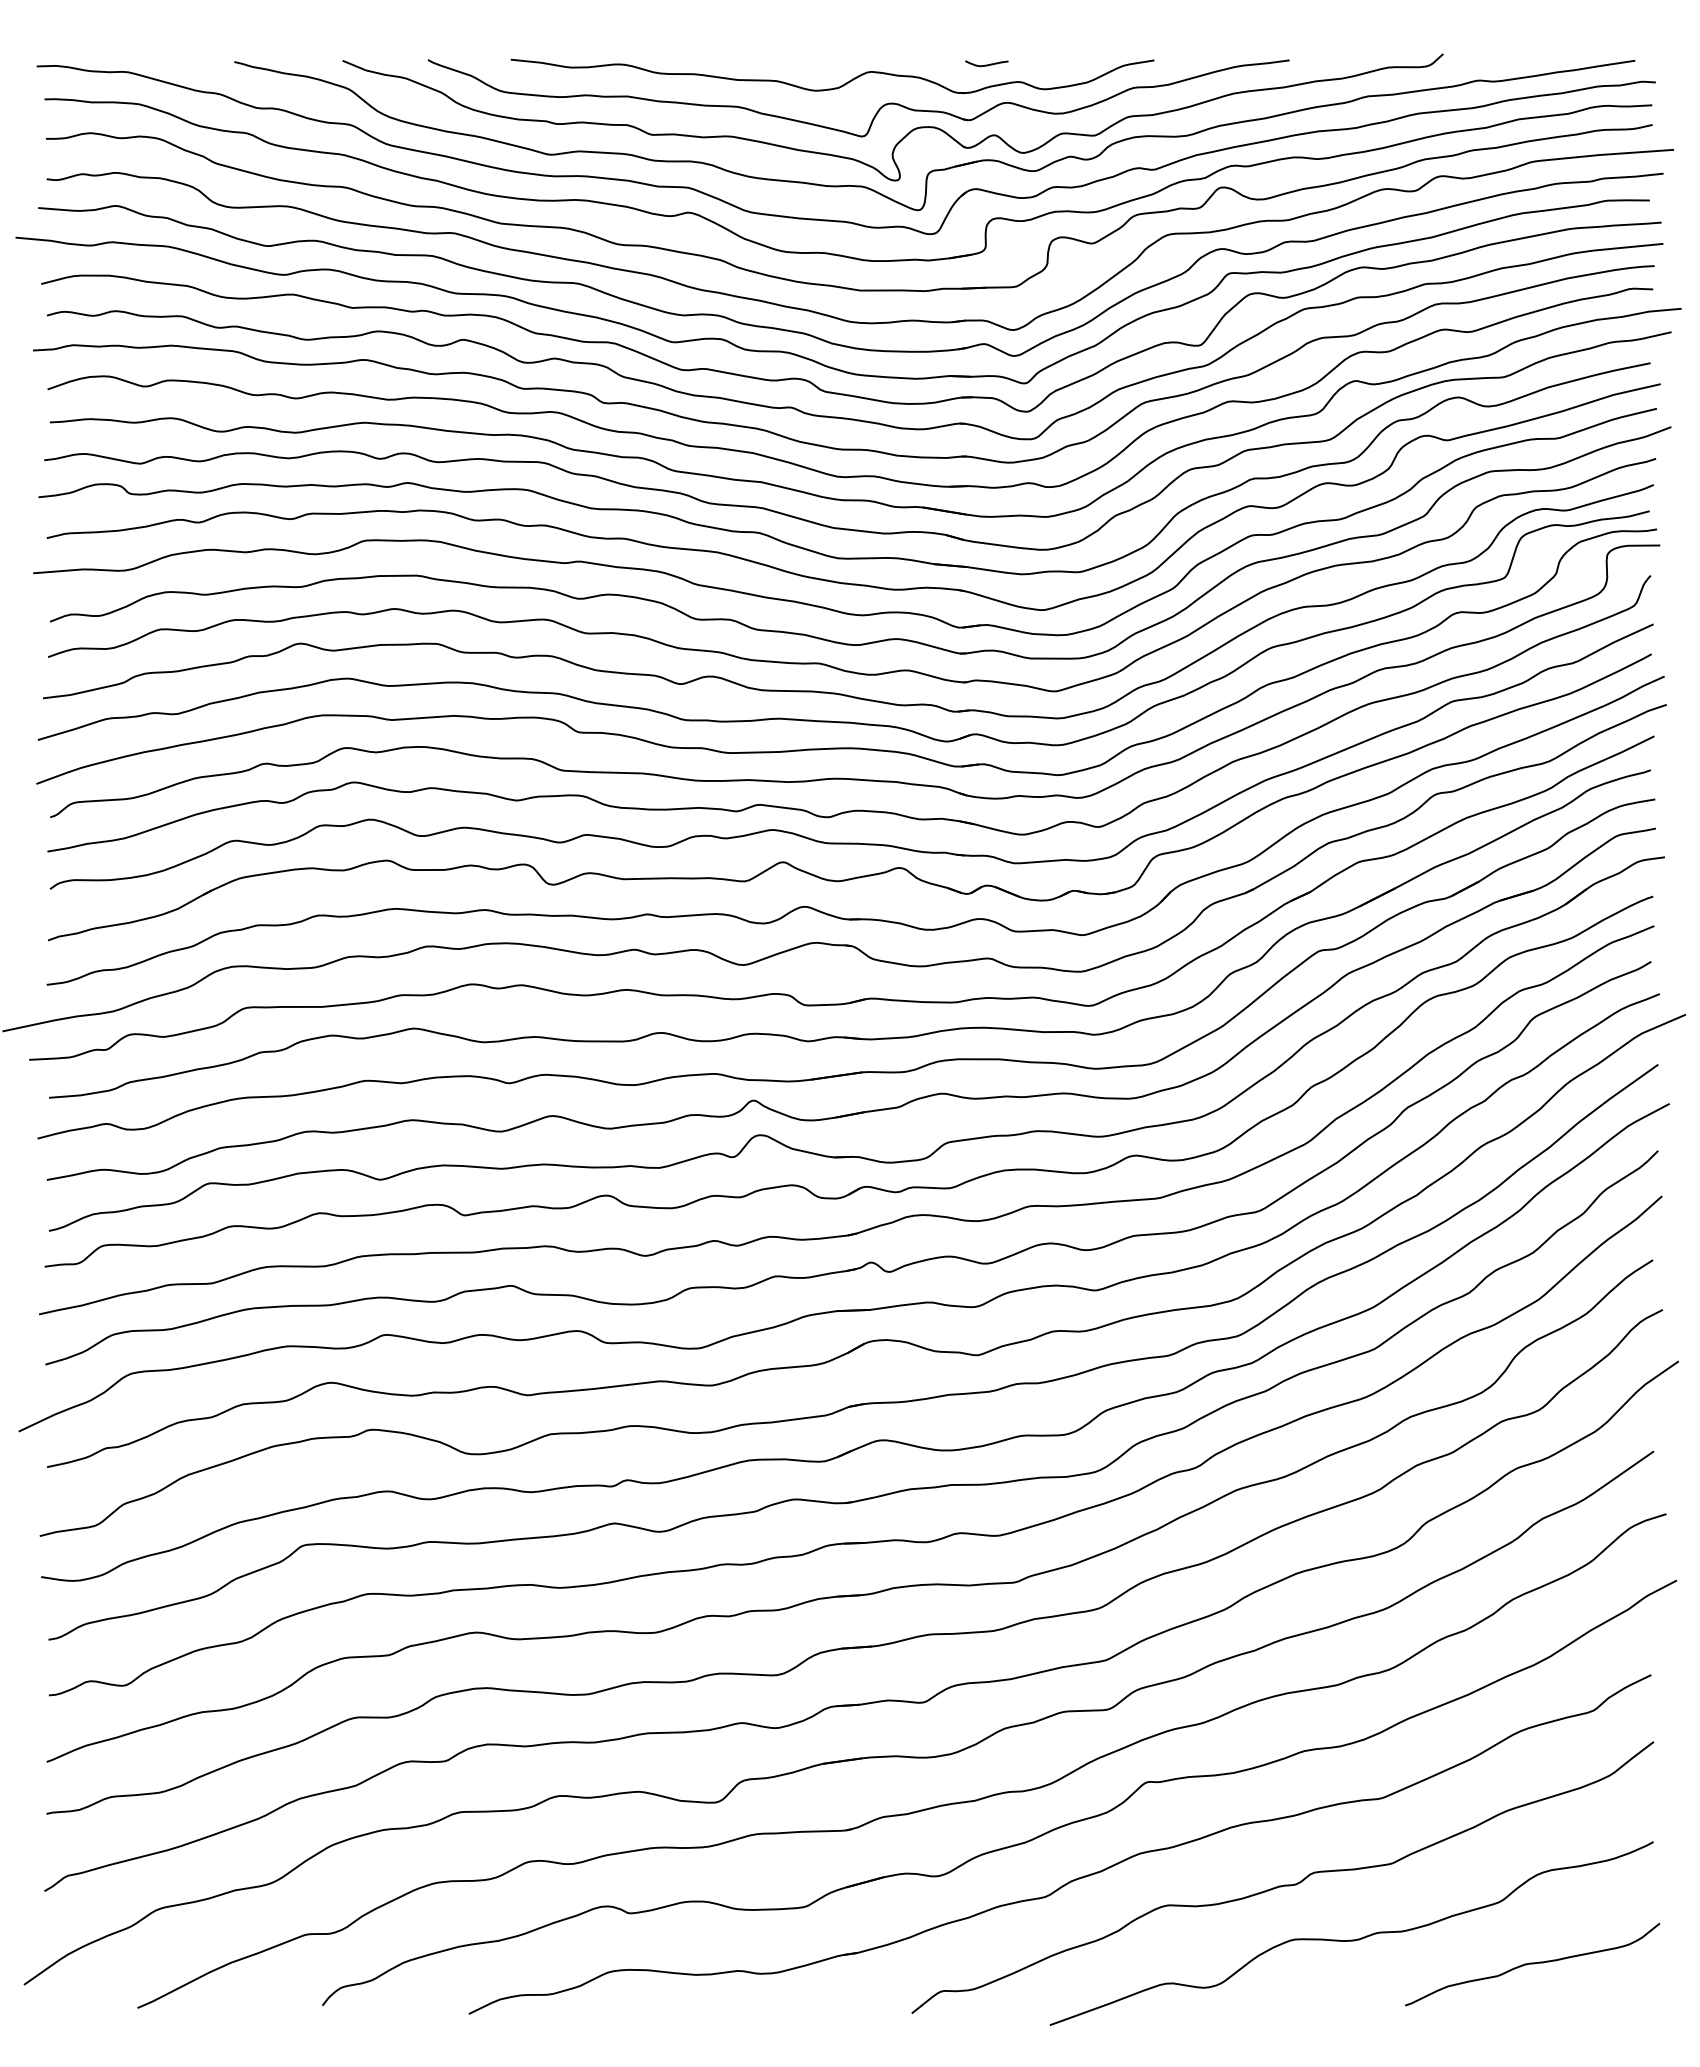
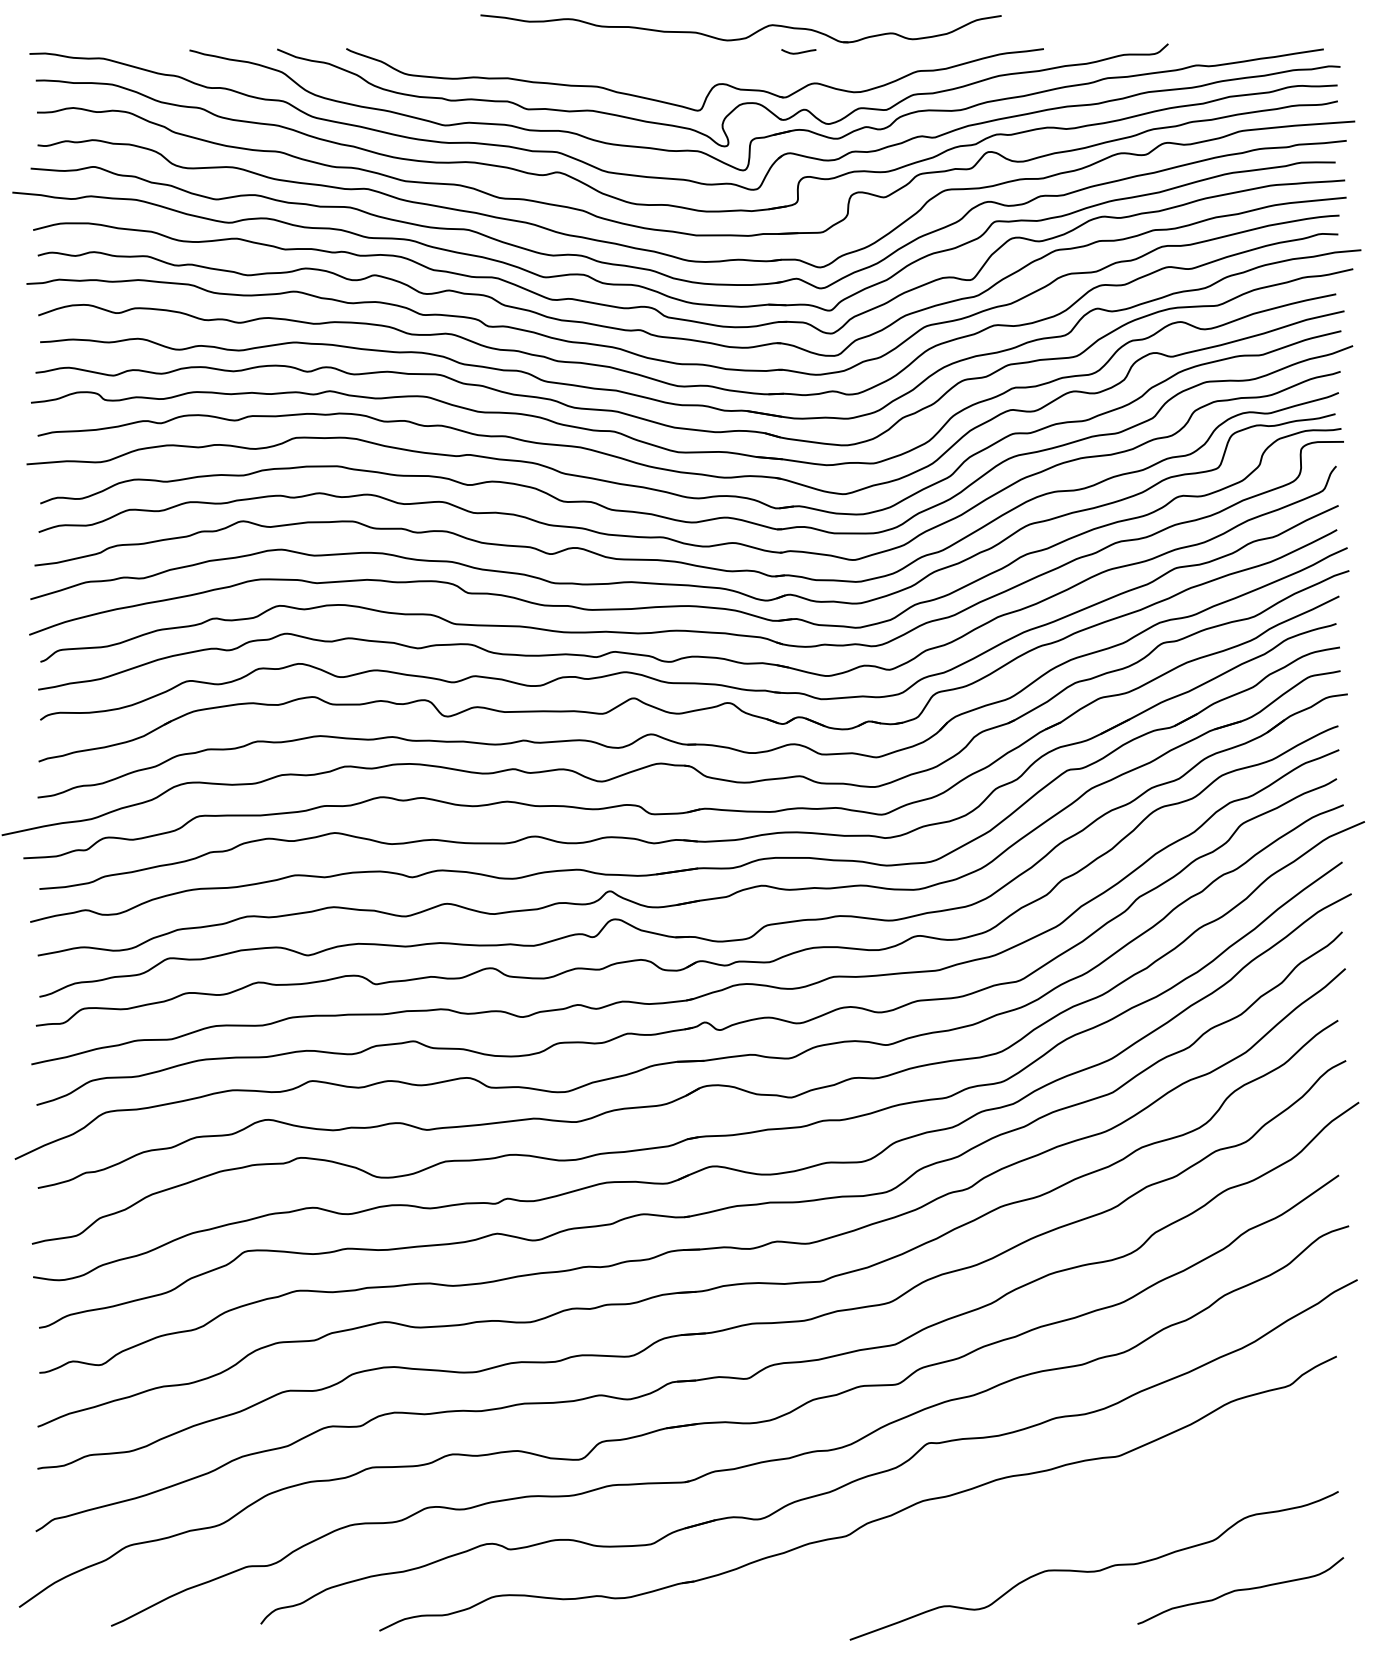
part: (834, 87) -> (742, 37), moved
curve: (1284, 1884) -> (1039, 1526), removed

